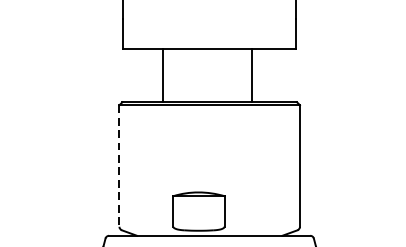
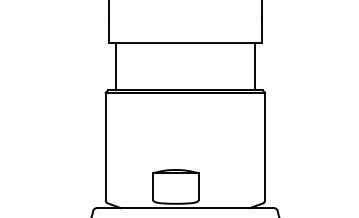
line: (162, 75) -> (115, 66), moved
line: (252, 75) -> (255, 66), moved
line: (119, 165) -> (105, 146), dashed -> solid

